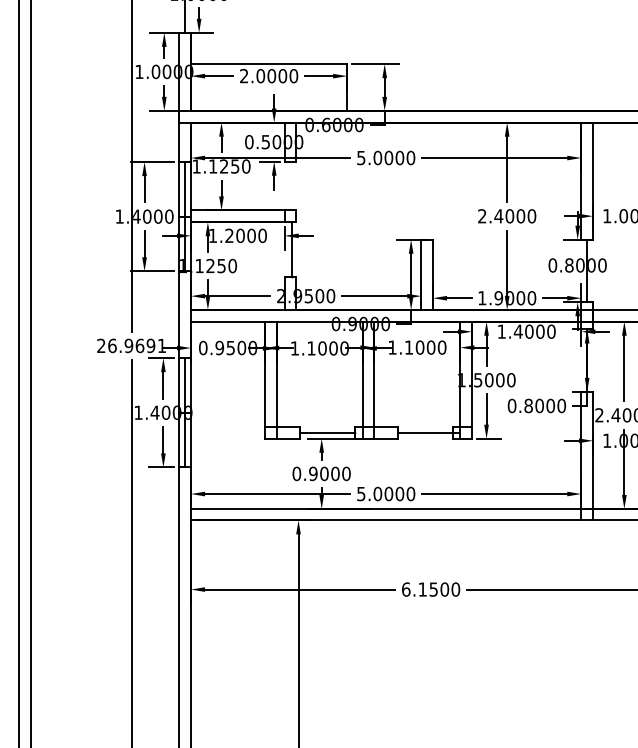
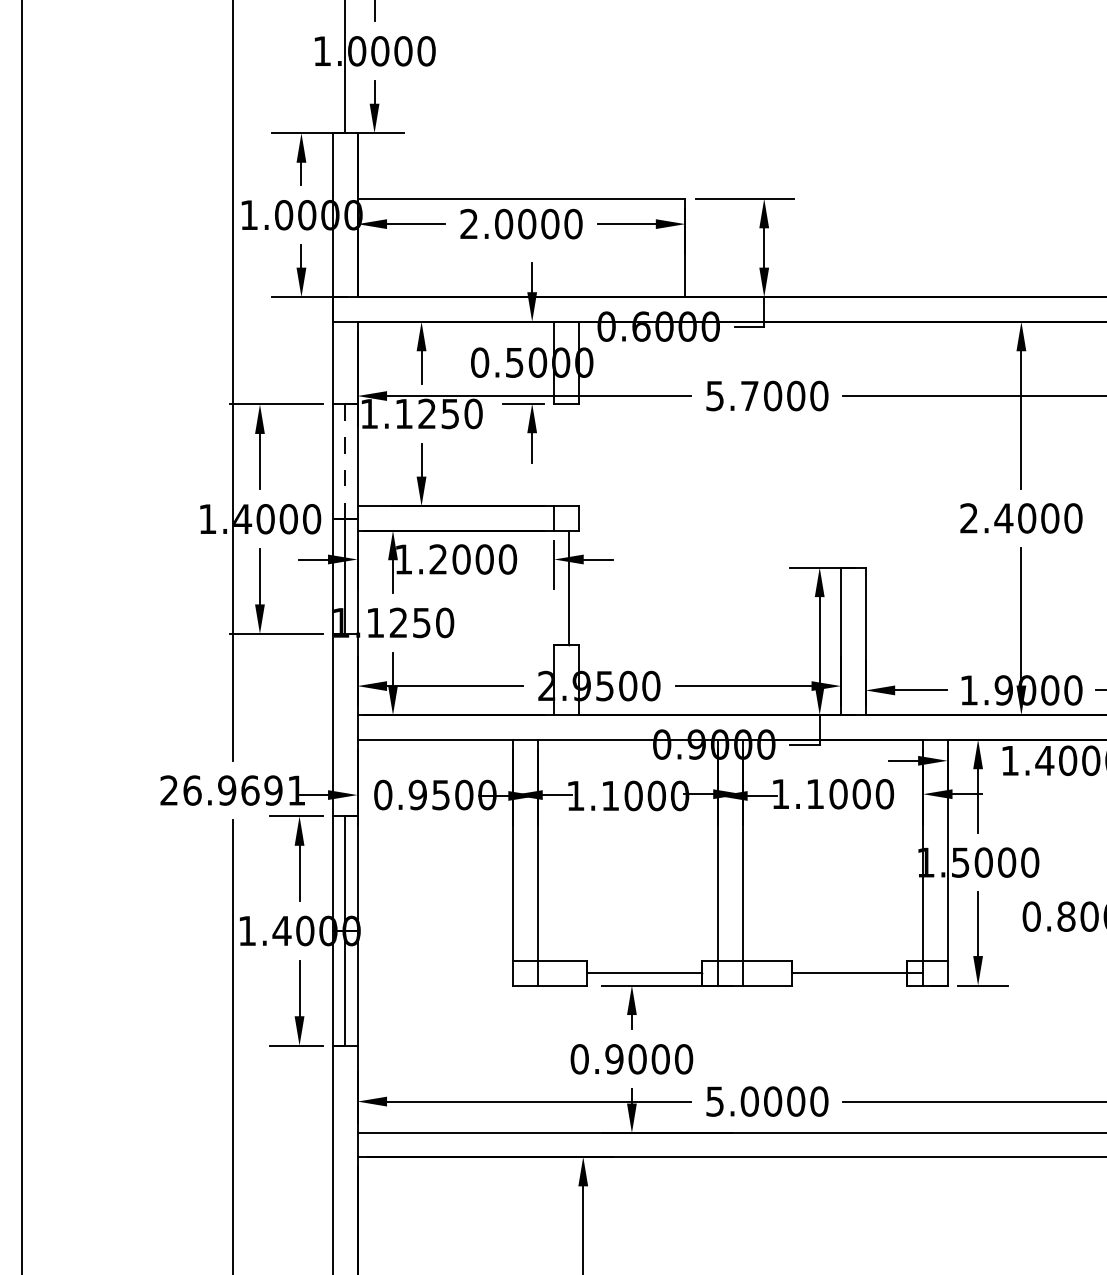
text: (377, 157) -> (749, 394), 5.0000 -> 5.7000
line: (185, 188) -> (345, 460), solid -> dashed

